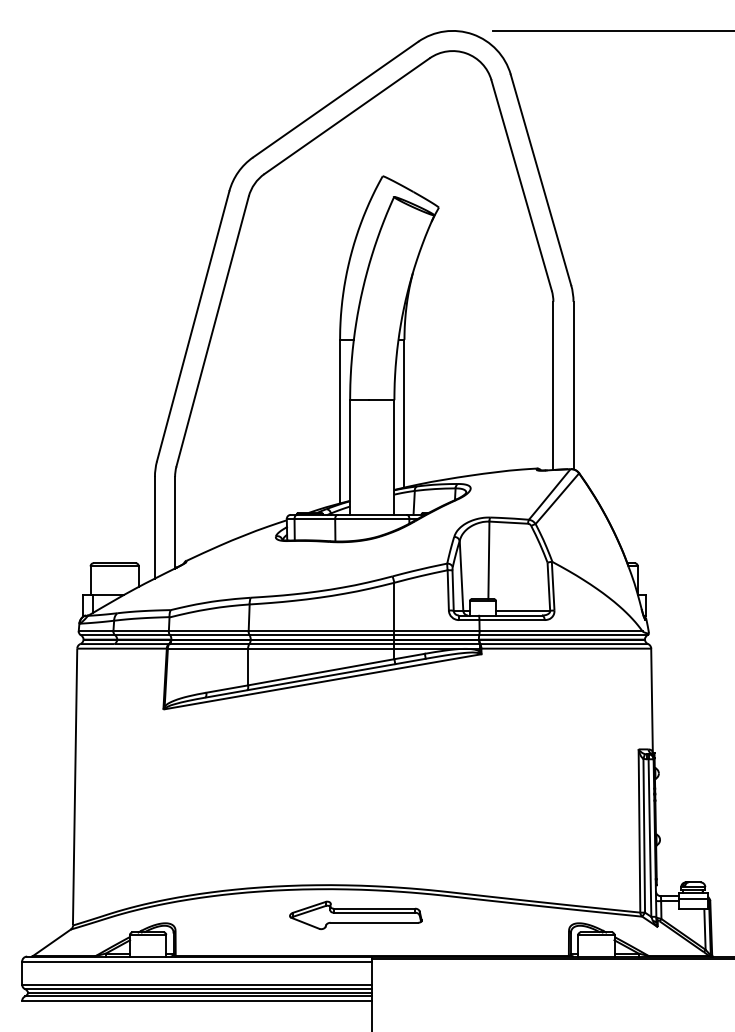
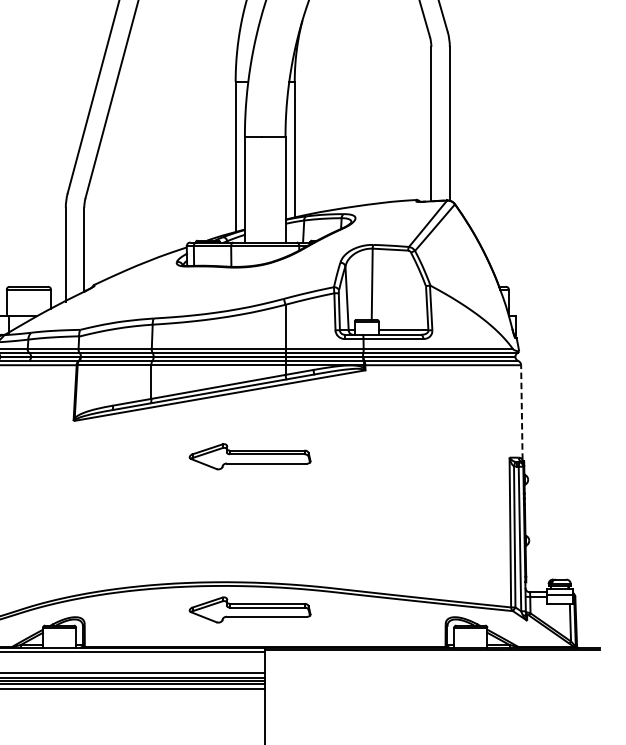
line: (652, 700) -> (522, 412), solid -> dashed
part: (355, 748) -> (249, 456), added

